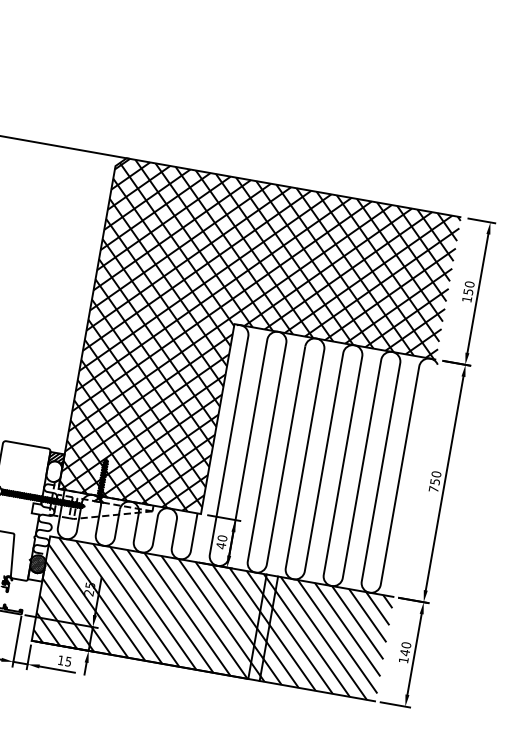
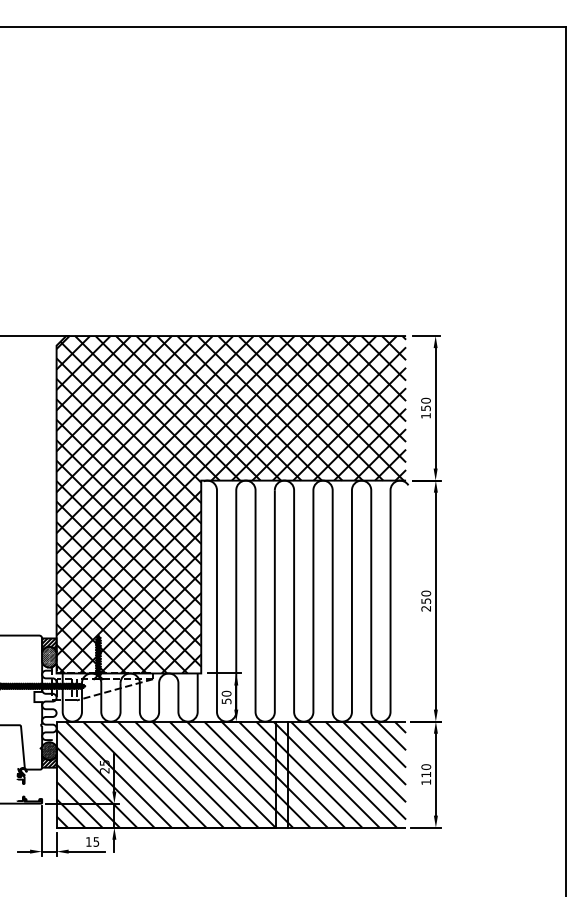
hatch: (54, 471) -> (49, 657), added
text: (433, 488) -> (425, 608), 750 -> 250
text: (221, 546) -> (226, 701), 40 -> 50
hatch: (36, 574) -> (49, 761), added
text: (405, 652) -> (426, 774), 140 -> 110

